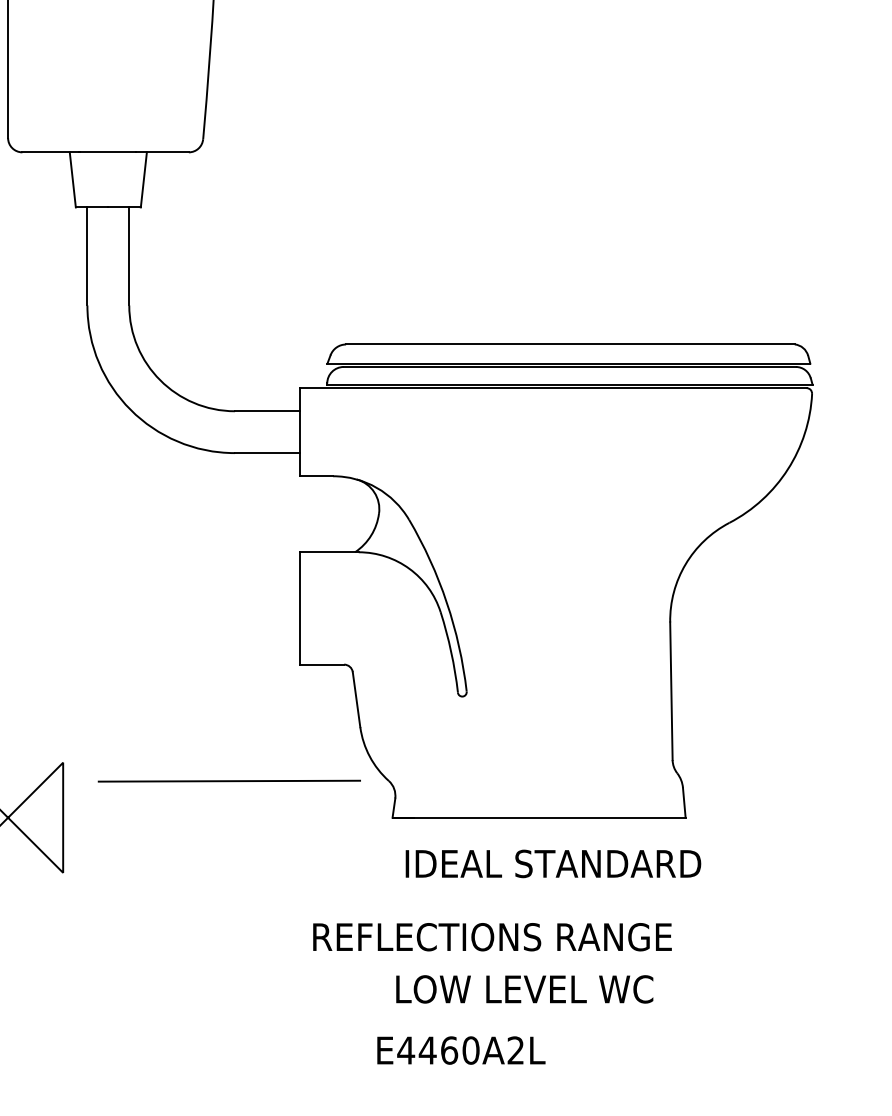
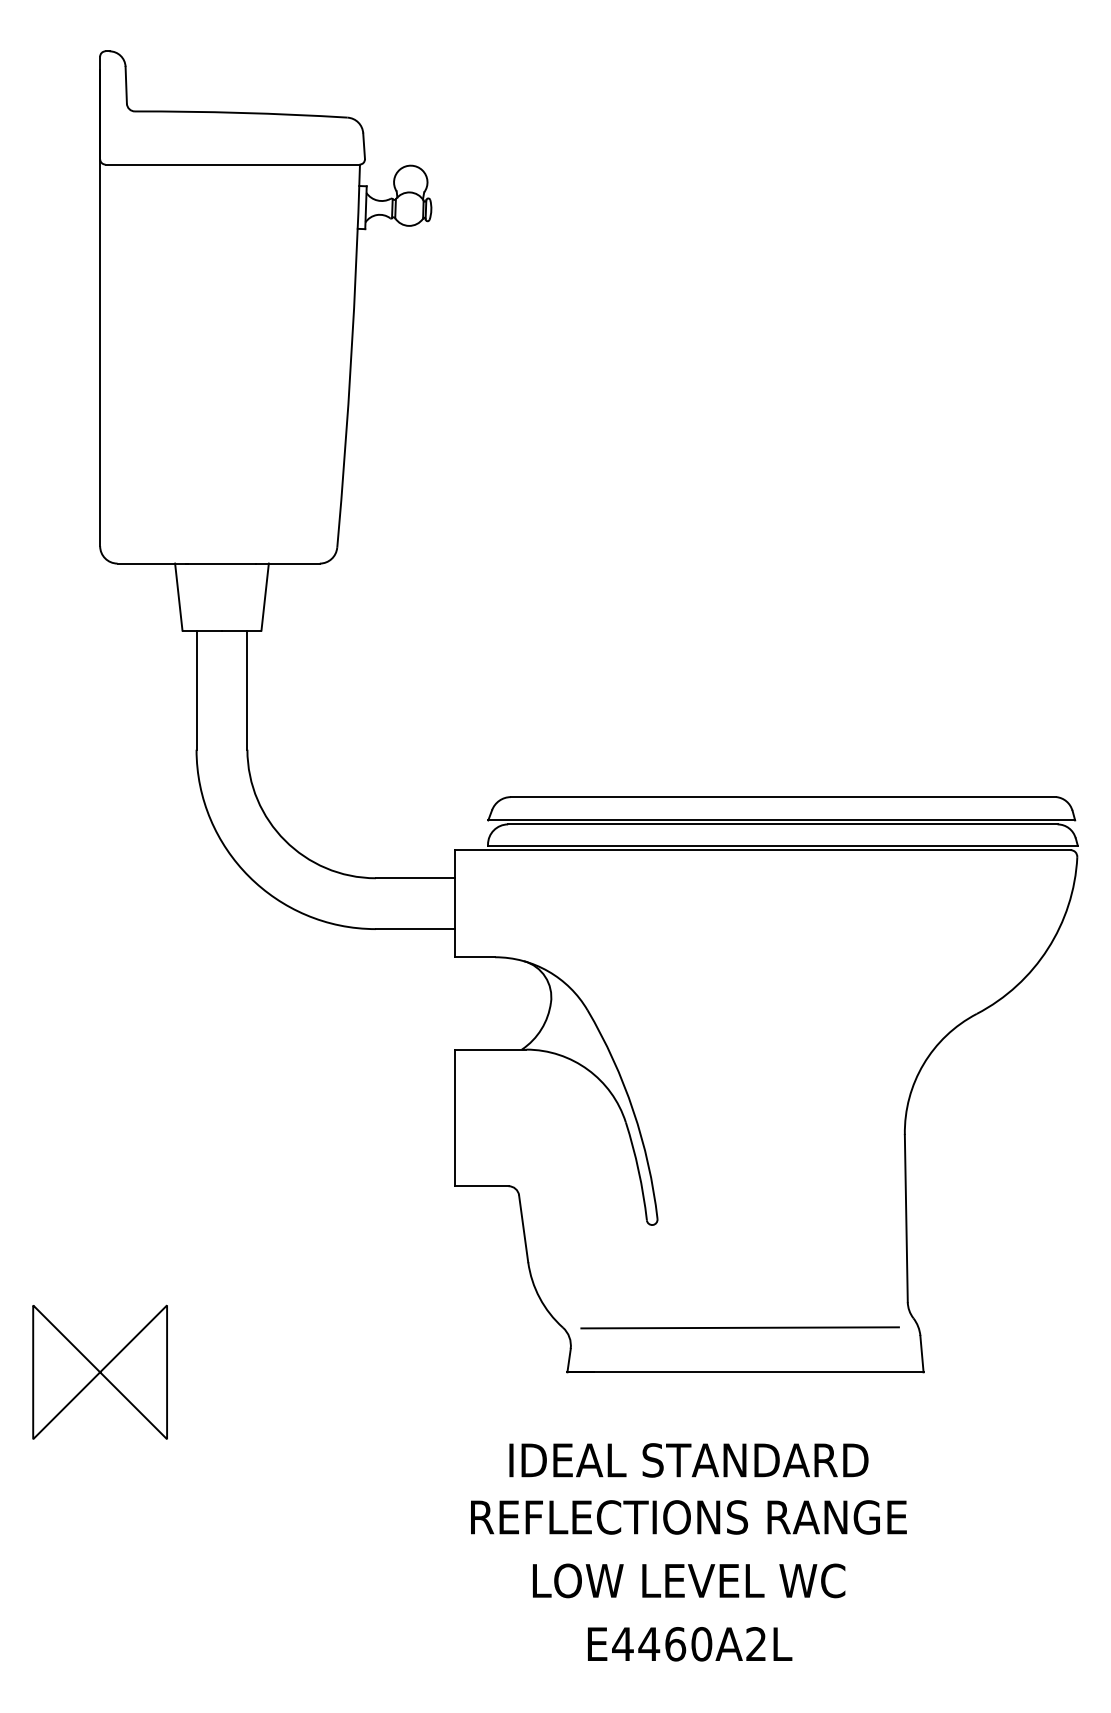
line: (228, 780) -> (739, 1327), moved
text: (553, 863) -> (688, 1460), moved
text: (525, 989) -> (689, 1580), moved
text: (461, 1050) -> (690, 1644), moved

